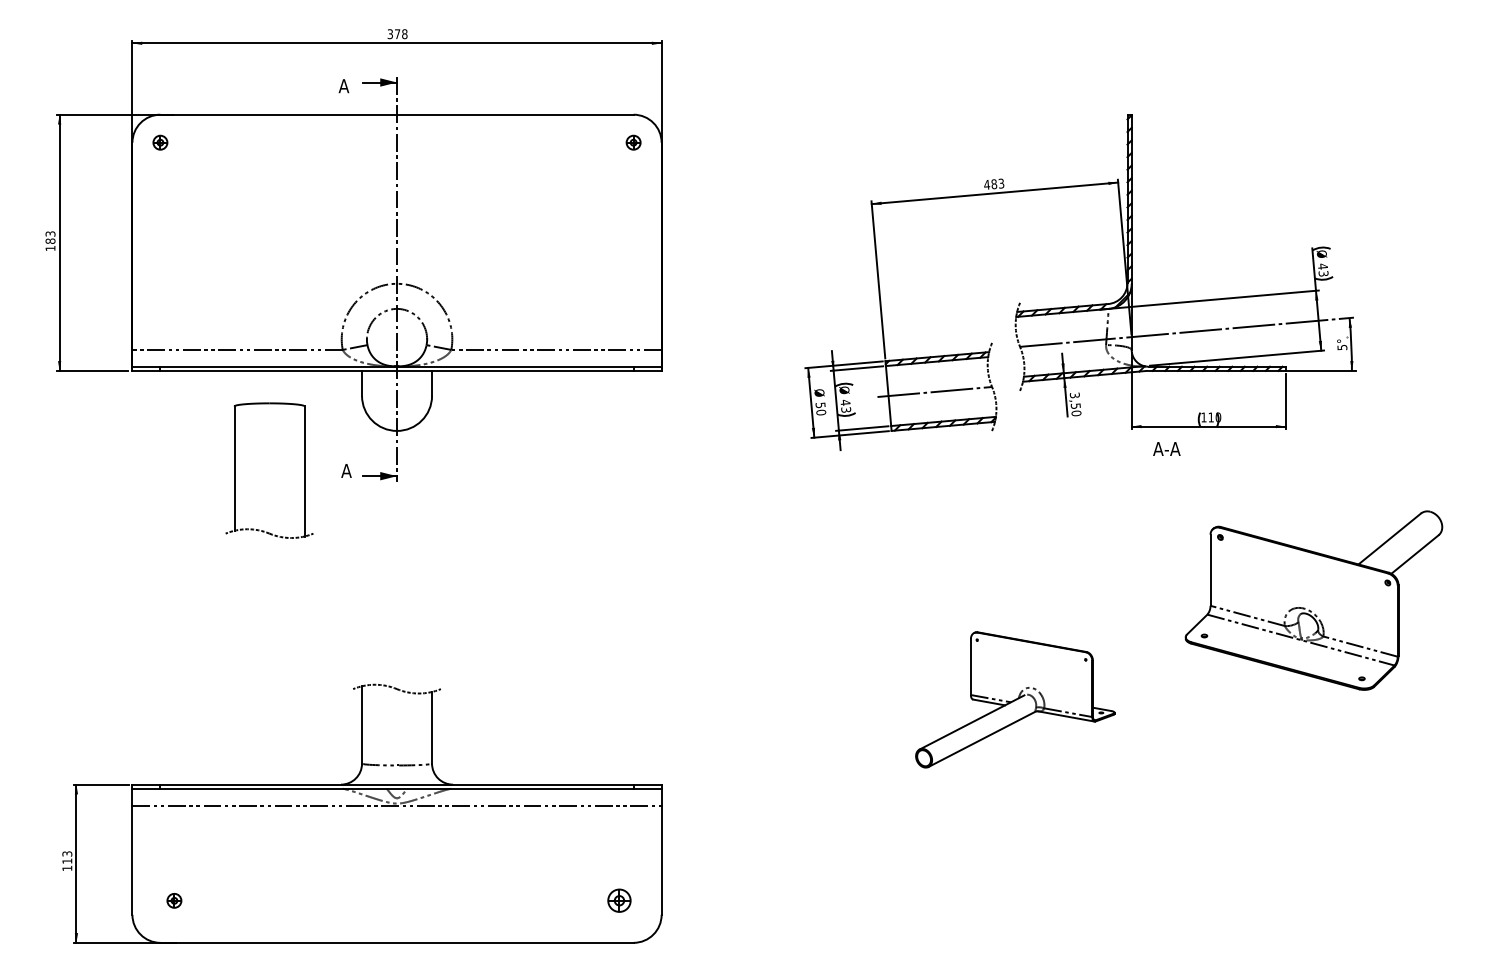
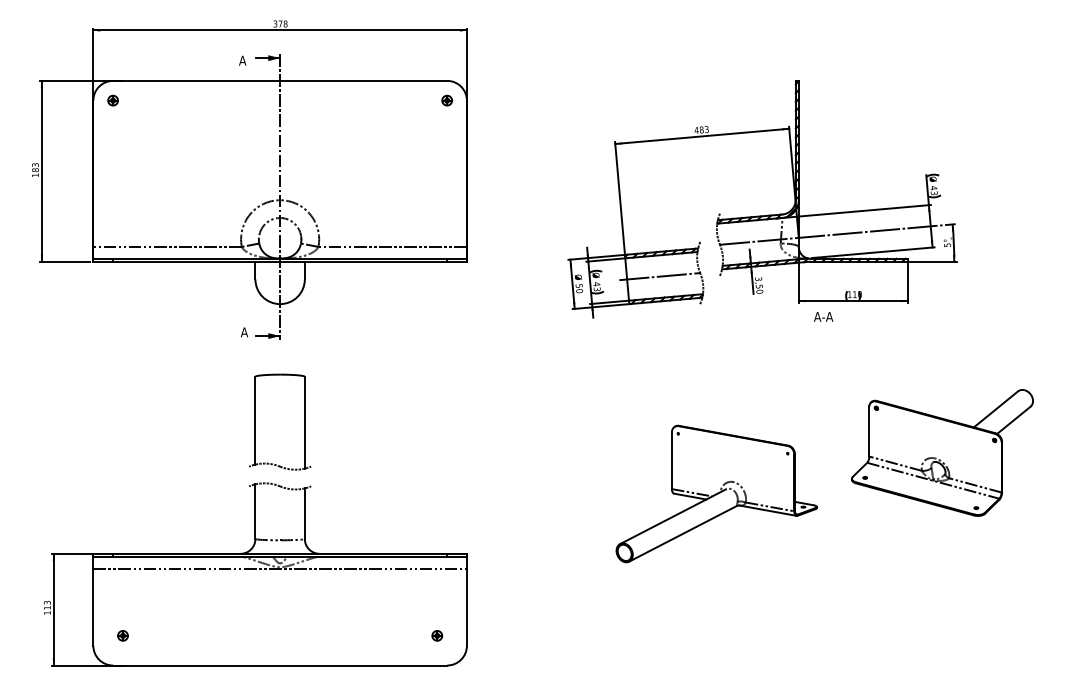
part: (304, 469) -> (304, 421), moved
part: (1314, 600) -> (942, 452), moved
part: (1015, 699) -> (716, 493), size x1.43
part: (619, 900) -> (437, 635), size x0.62

